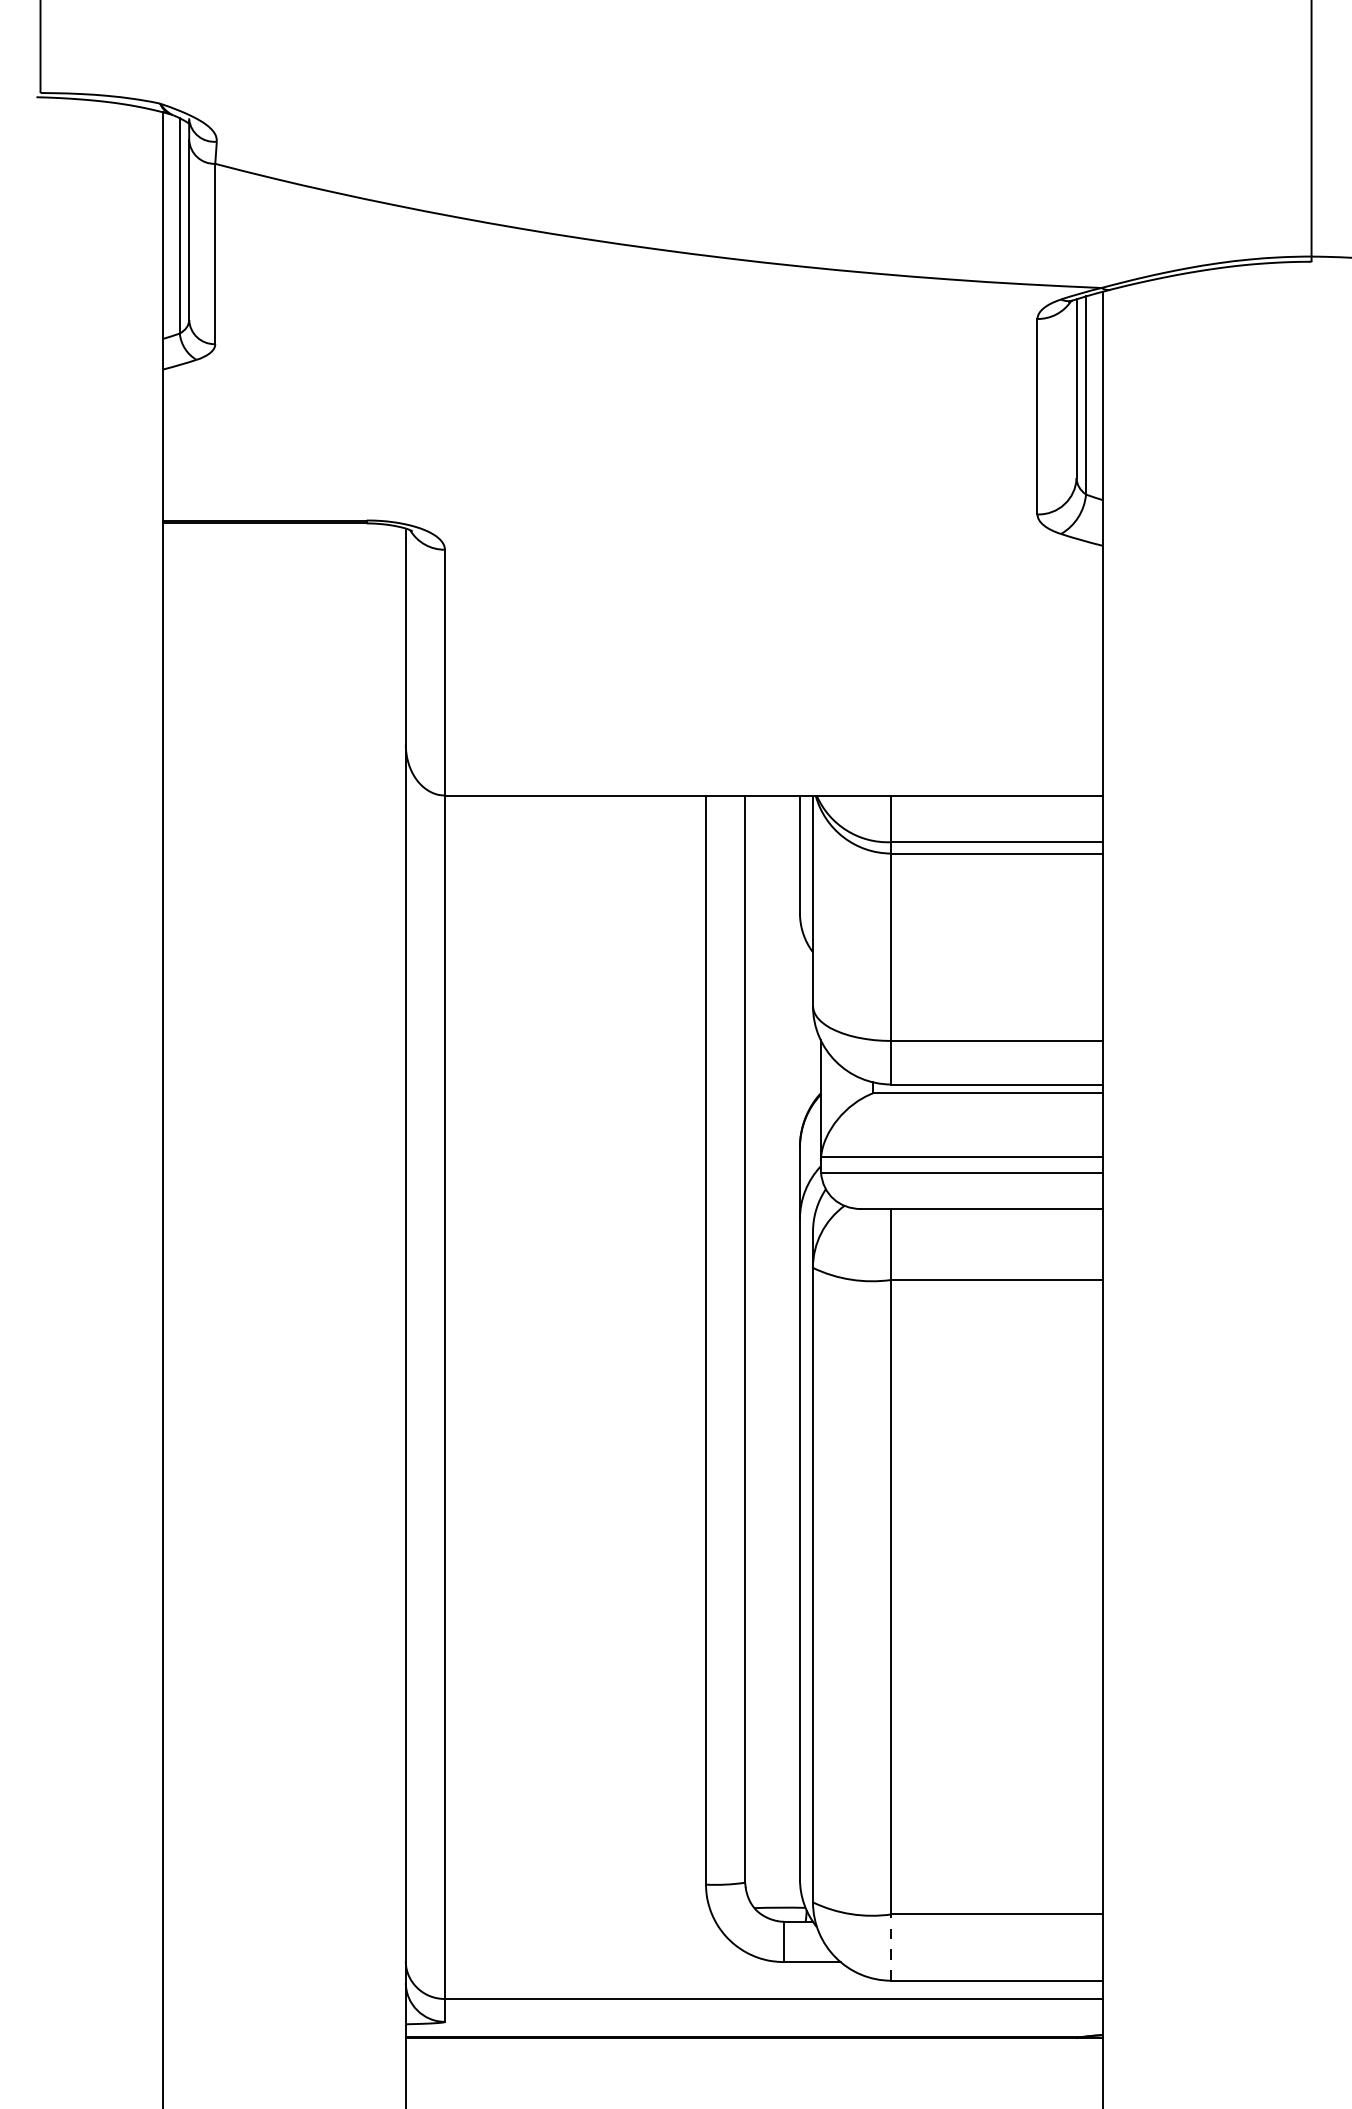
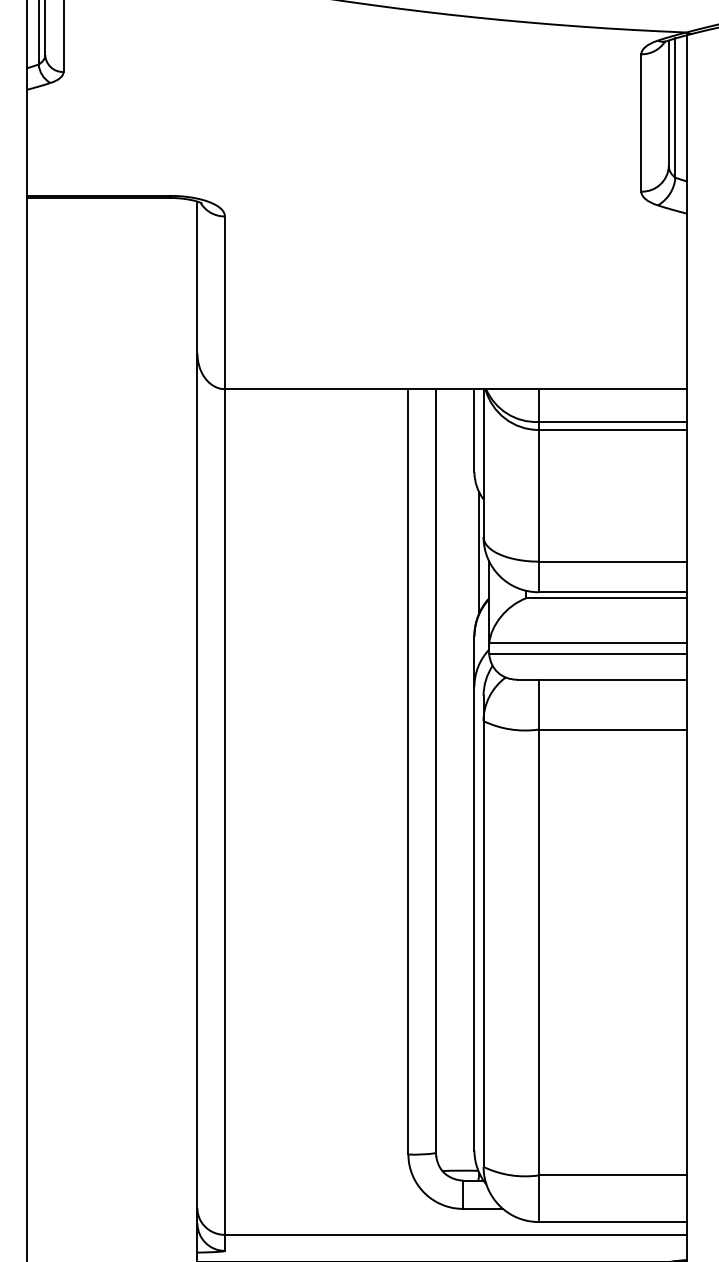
line: (806, 1028) -> (479, 552), added
line: (891, 1947) -> (538, 1198), dashed -> solid

